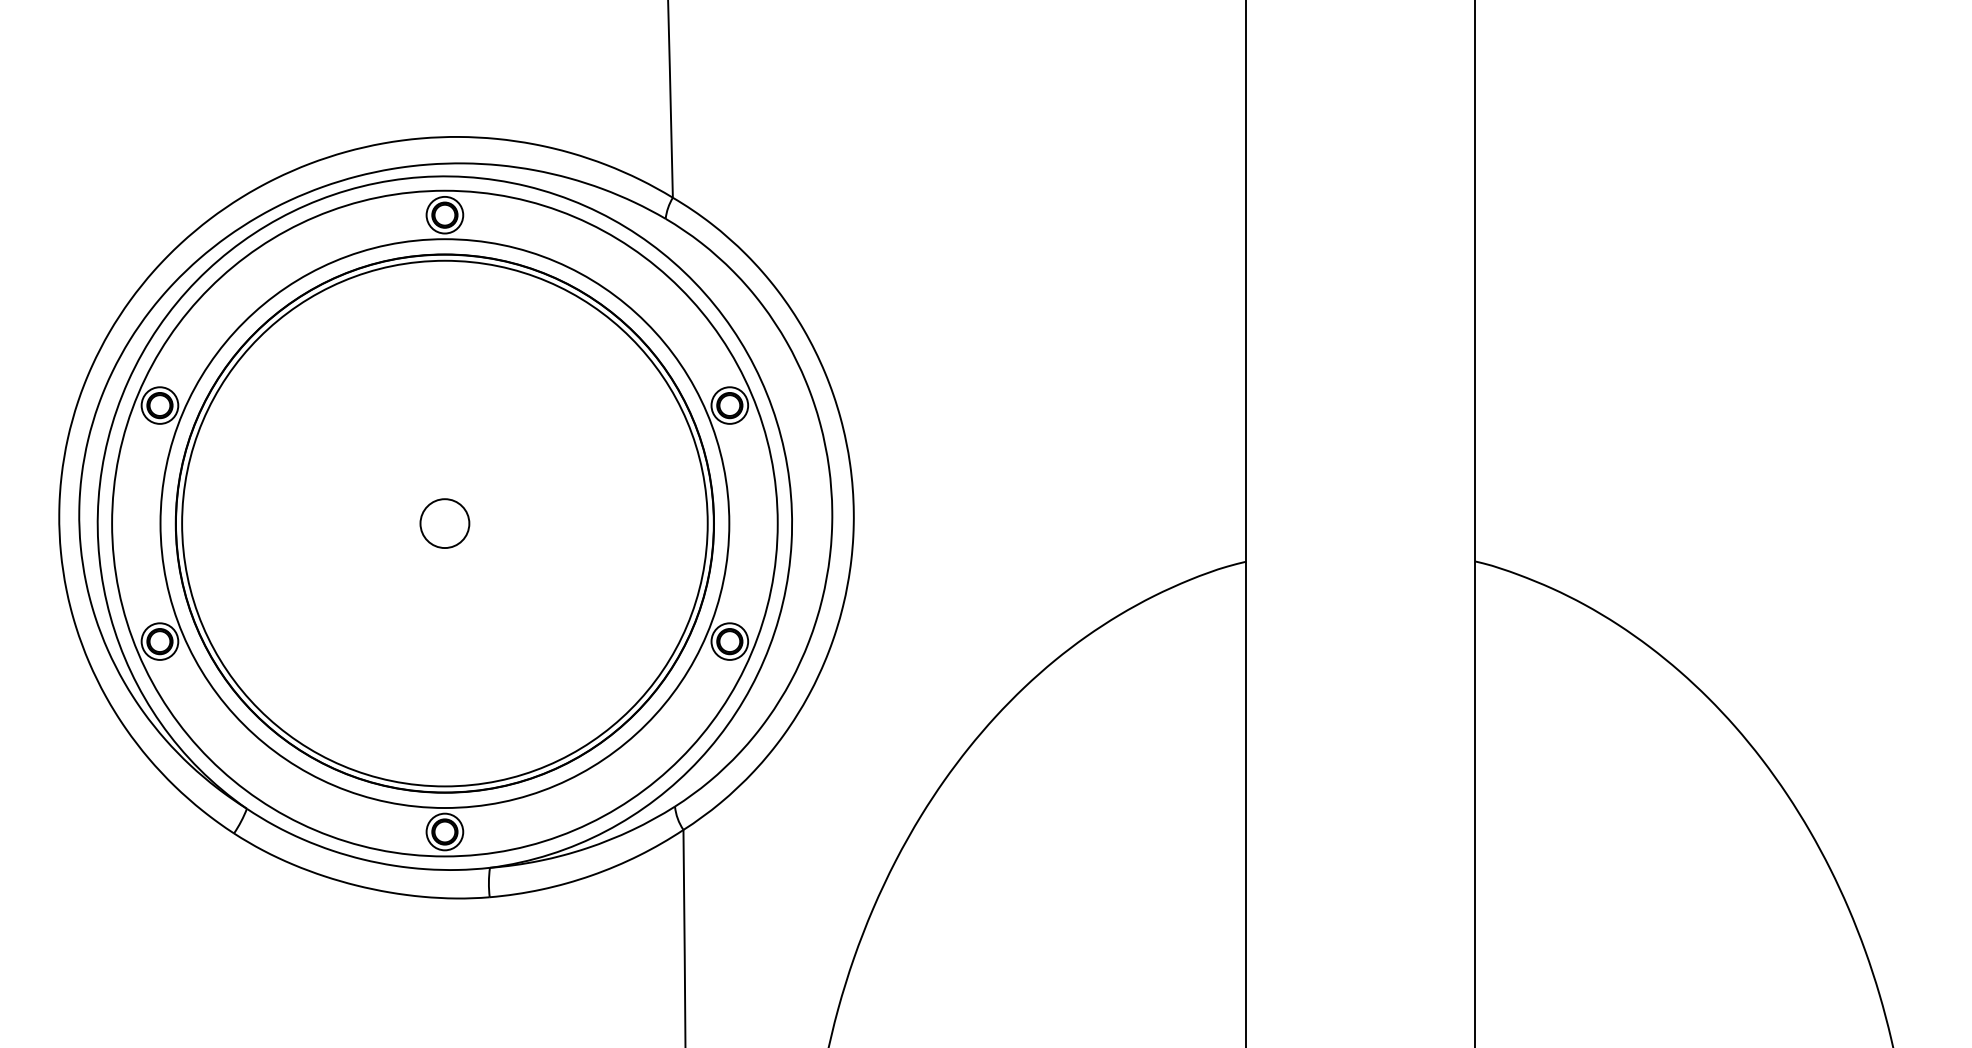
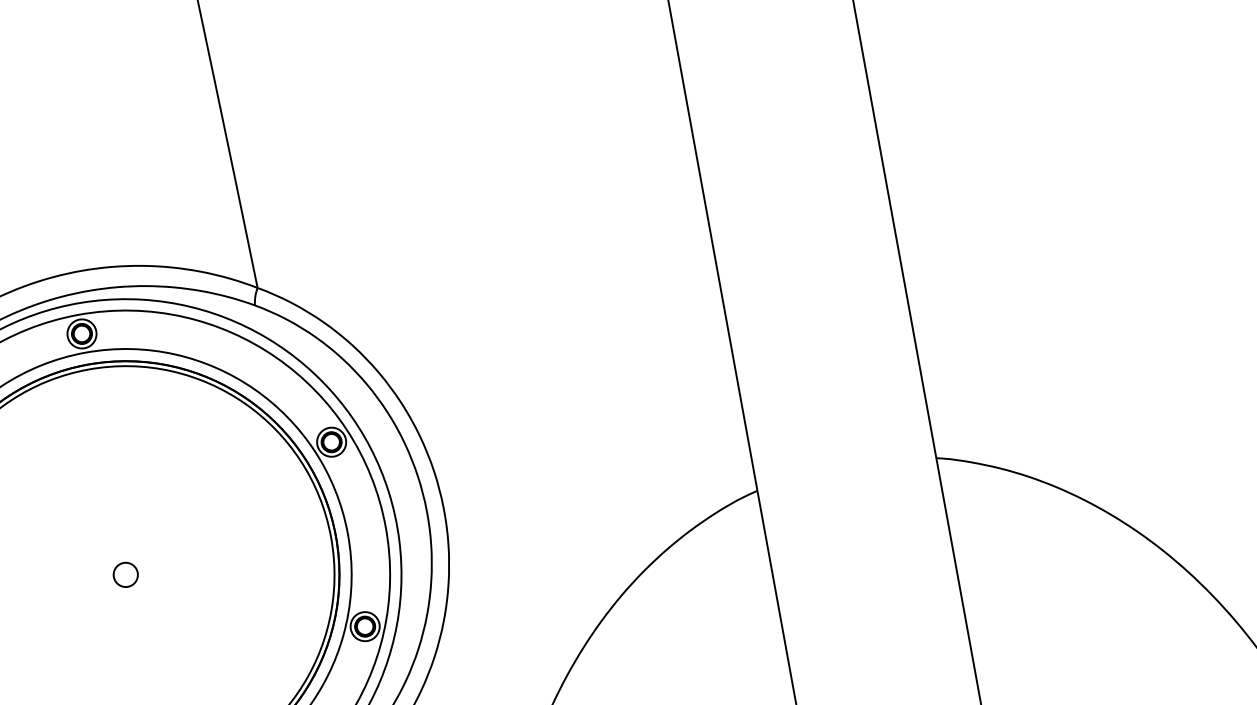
circle: (444, 523) -> (125, 574), size x0.62

